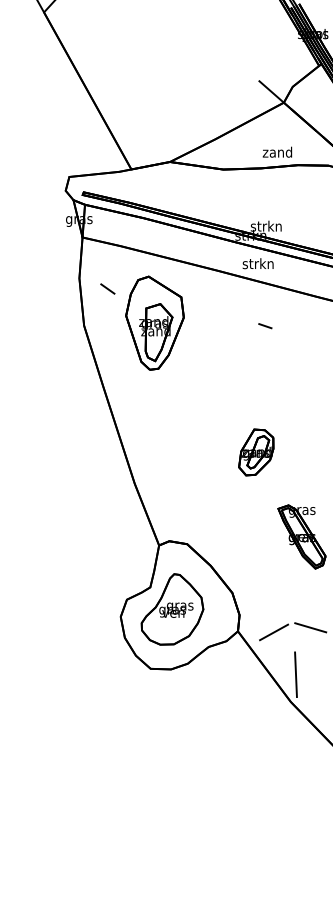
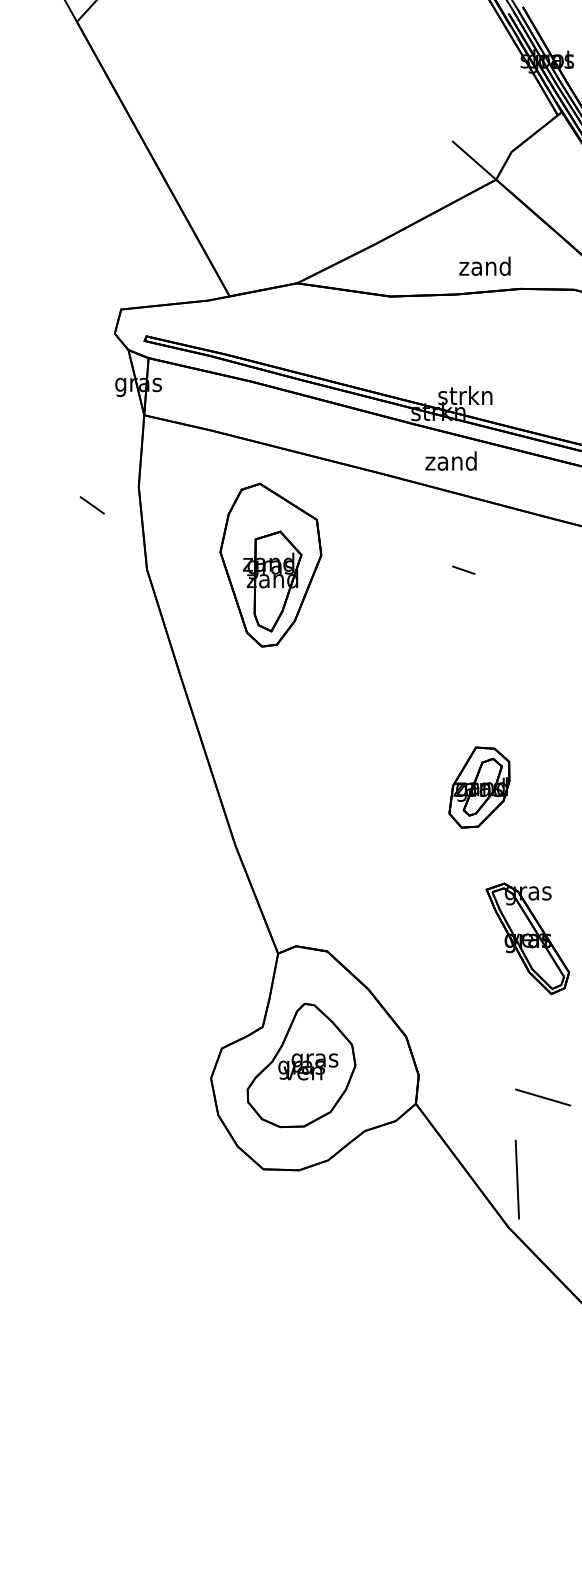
text: (257, 263) -> (450, 460), strkn -> zand
line: (107, 288) -> (91, 504), moved
part: (256, 452) -> (479, 787), moved
line: (274, 632) -> (479, 1105), removed

